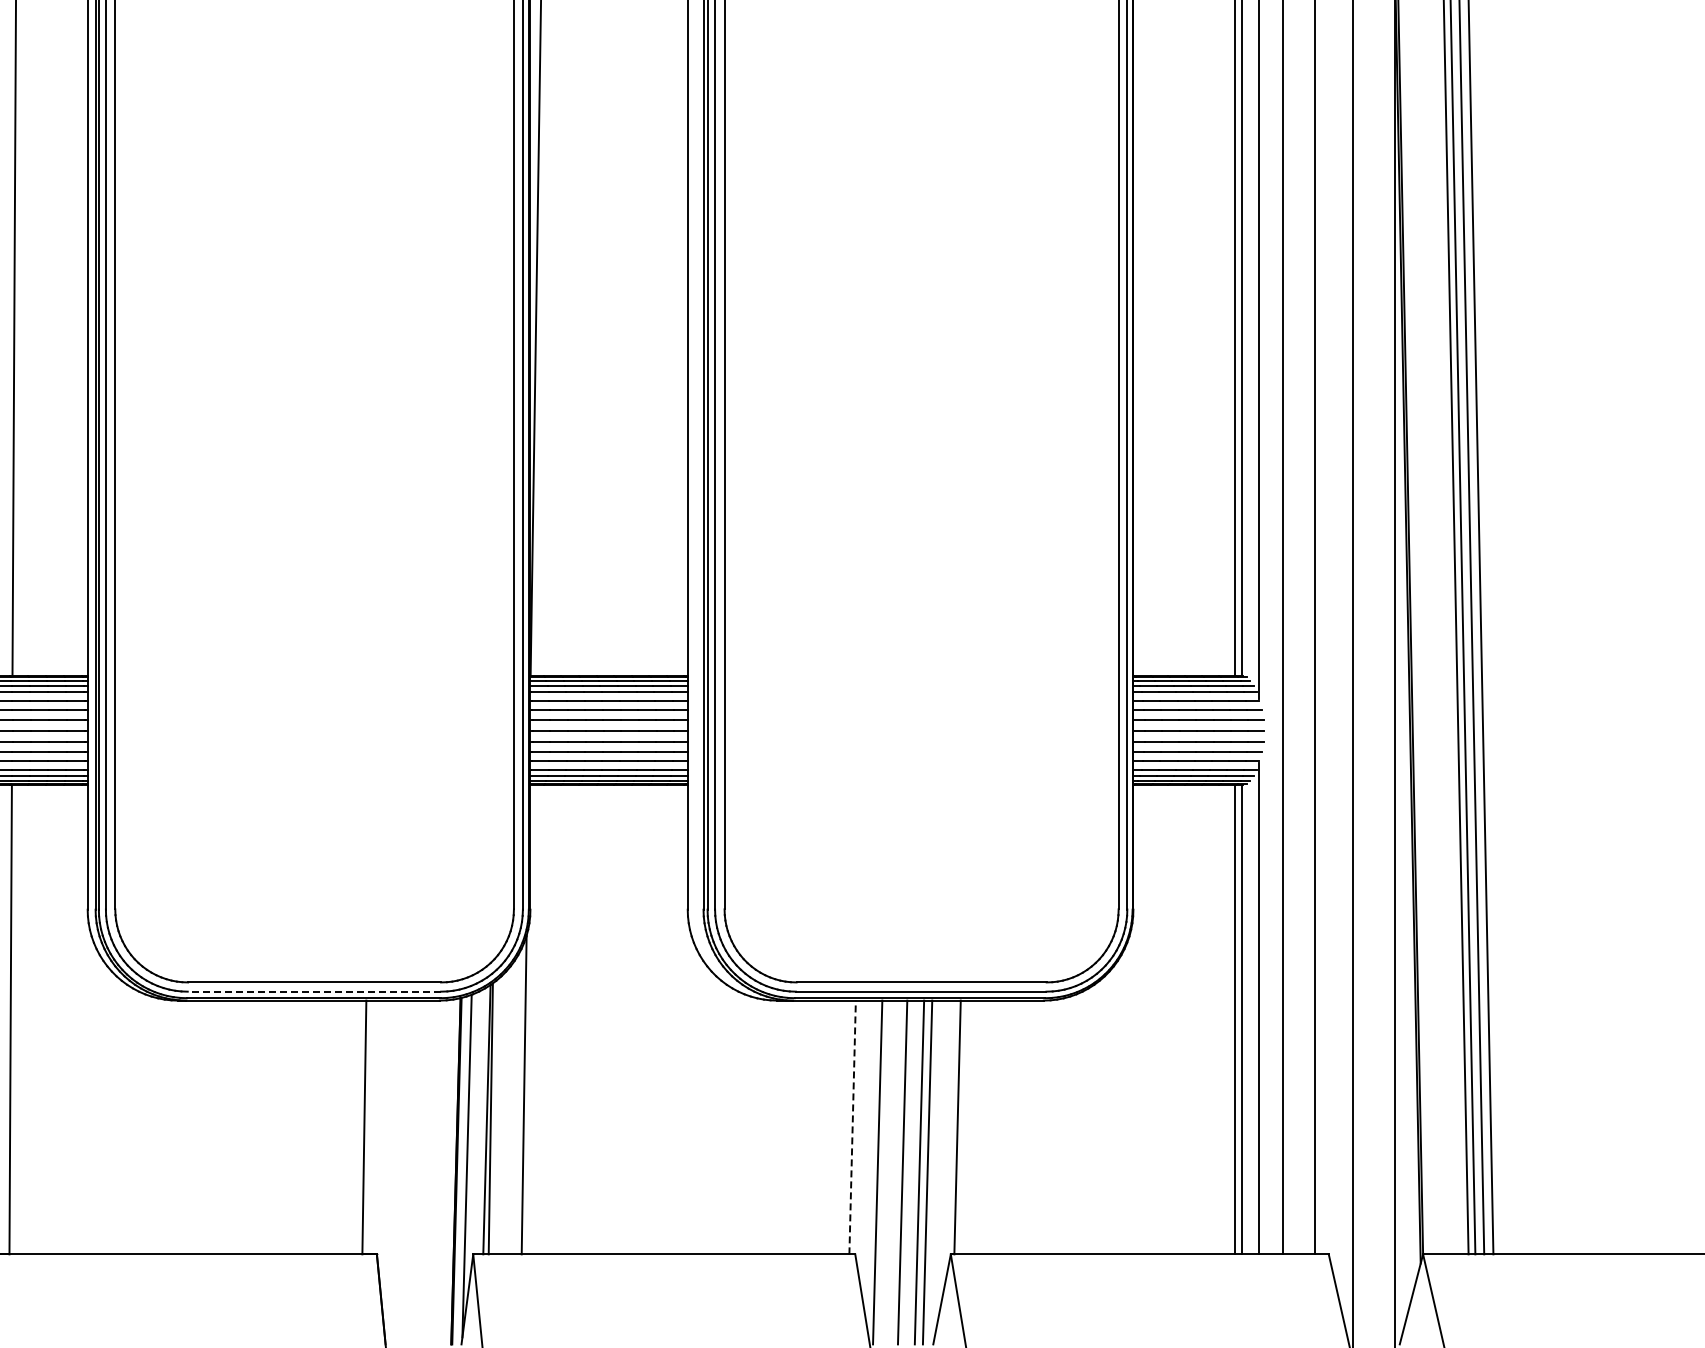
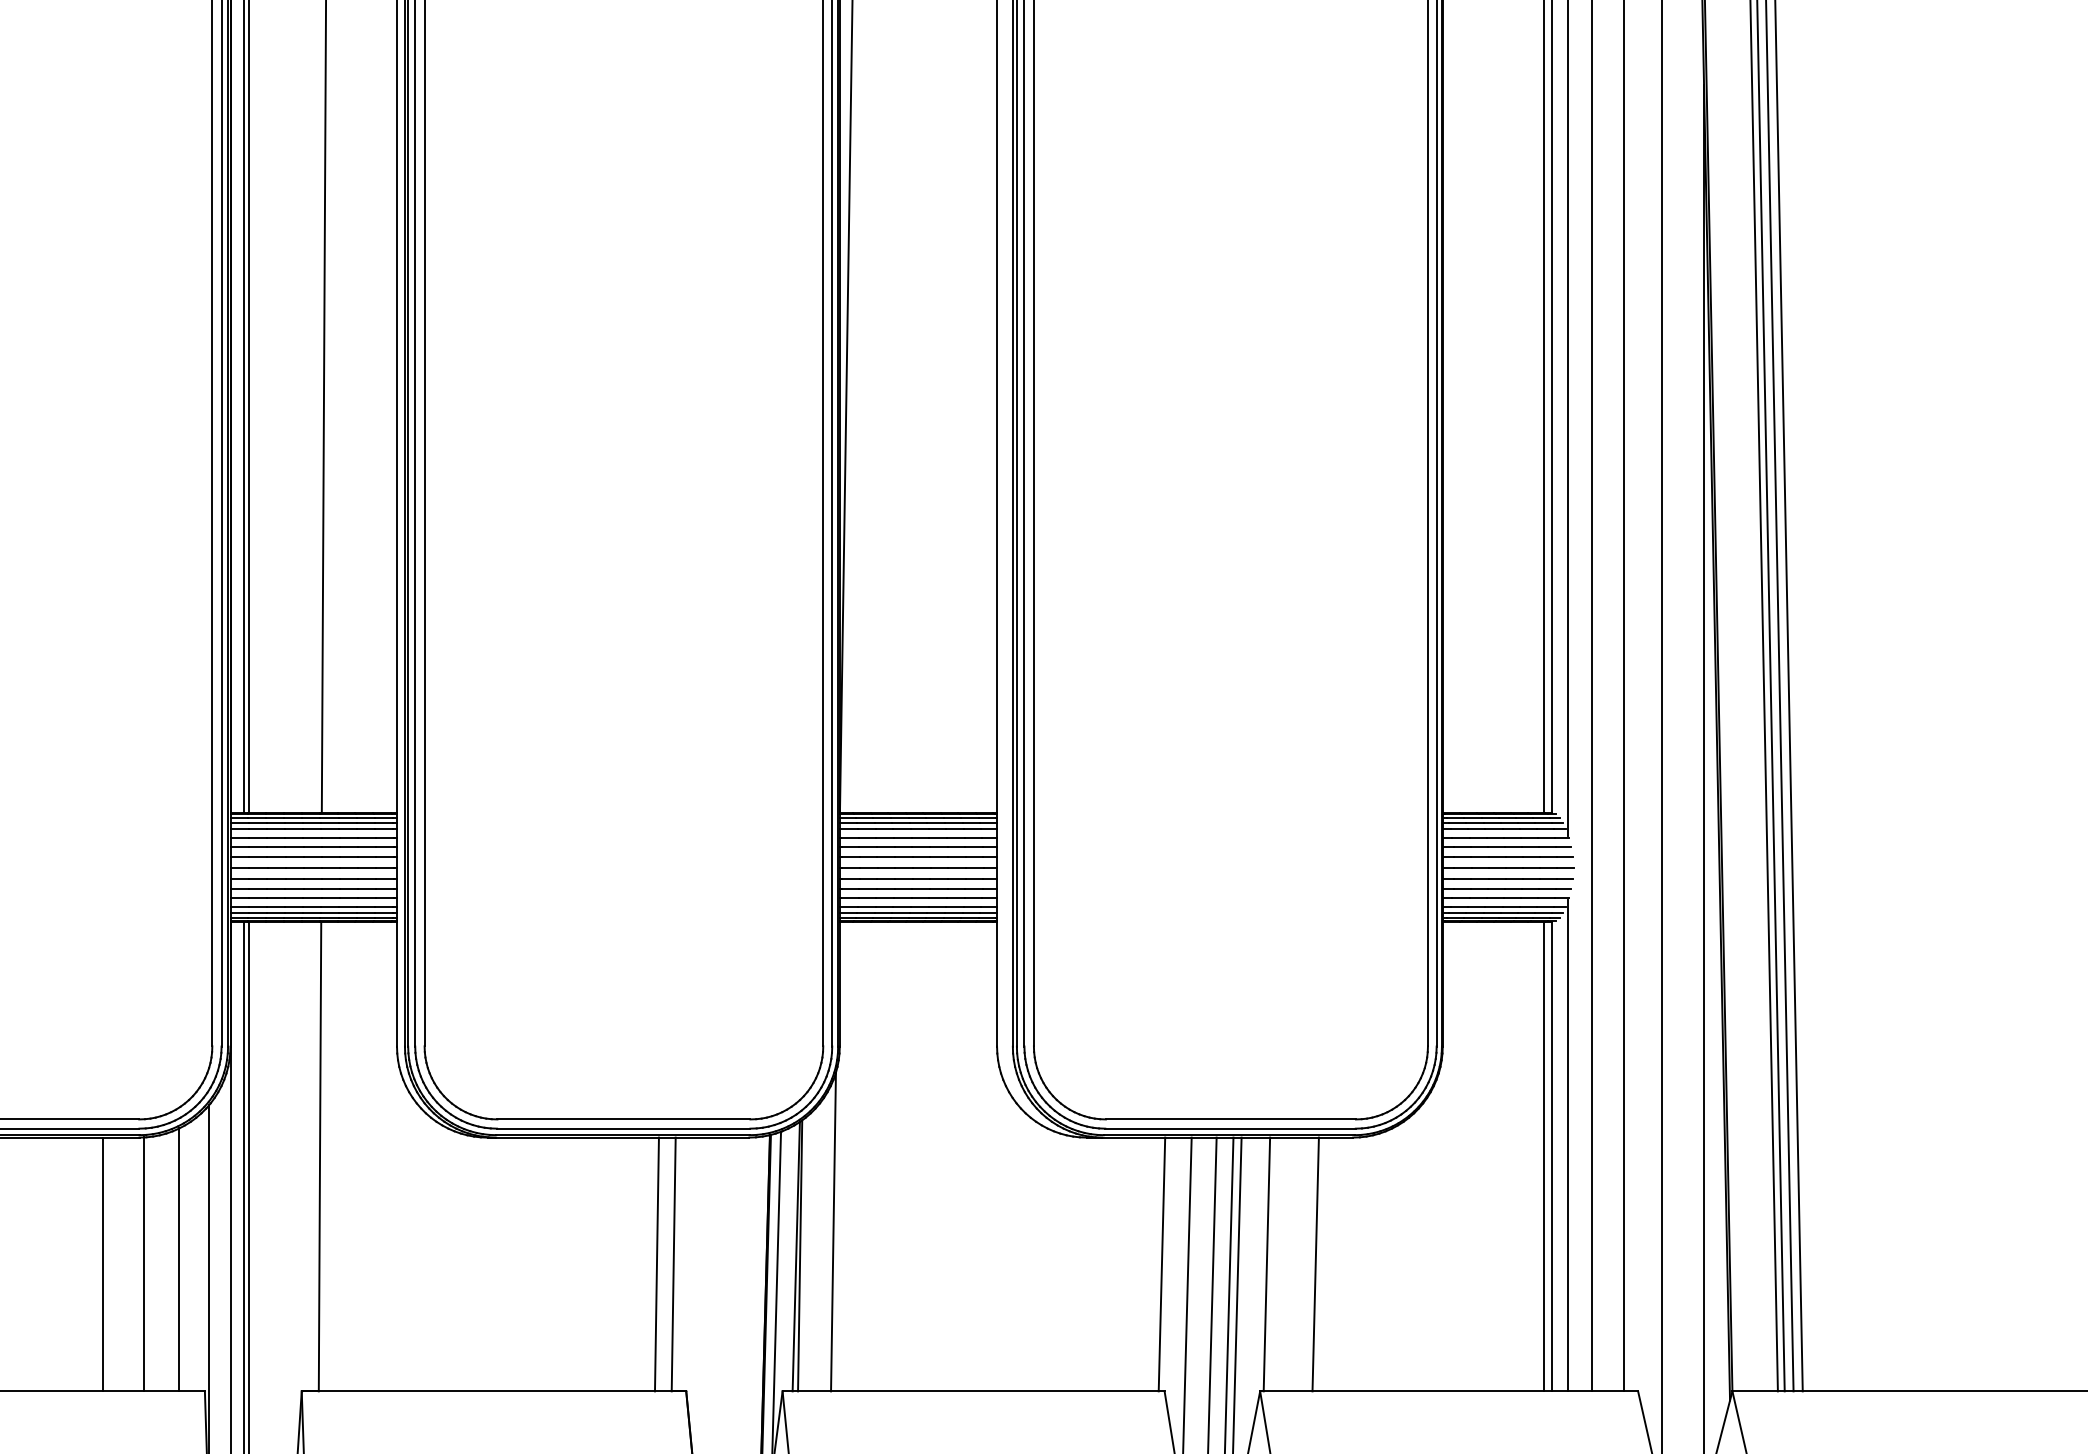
line: (314, 991) -> (623, 1128), dashed -> solid
line: (347, 1127) -> (656, 1264), added
line: (852, 1127) -> (1161, 1264), dashed -> solid
line: (1006, 1127) -> (1315, 1264), added

